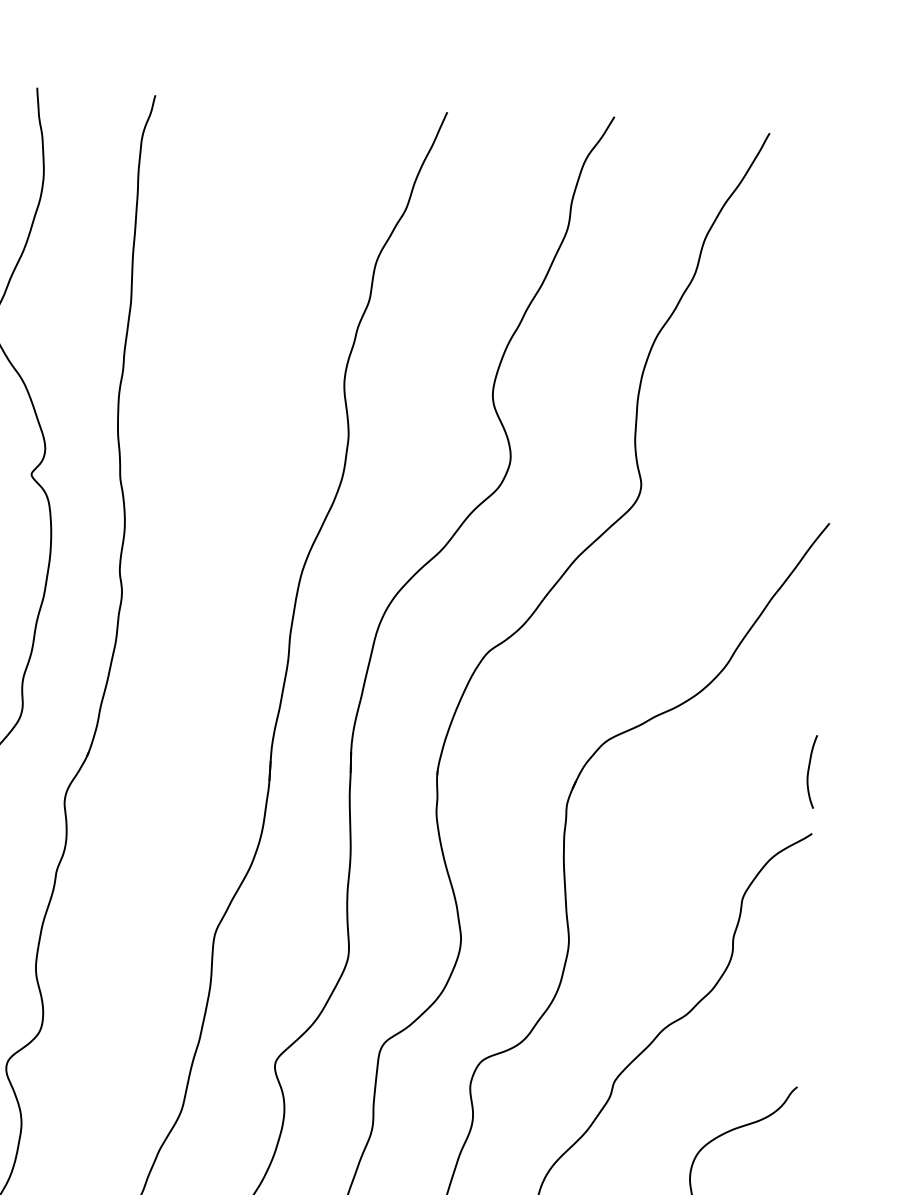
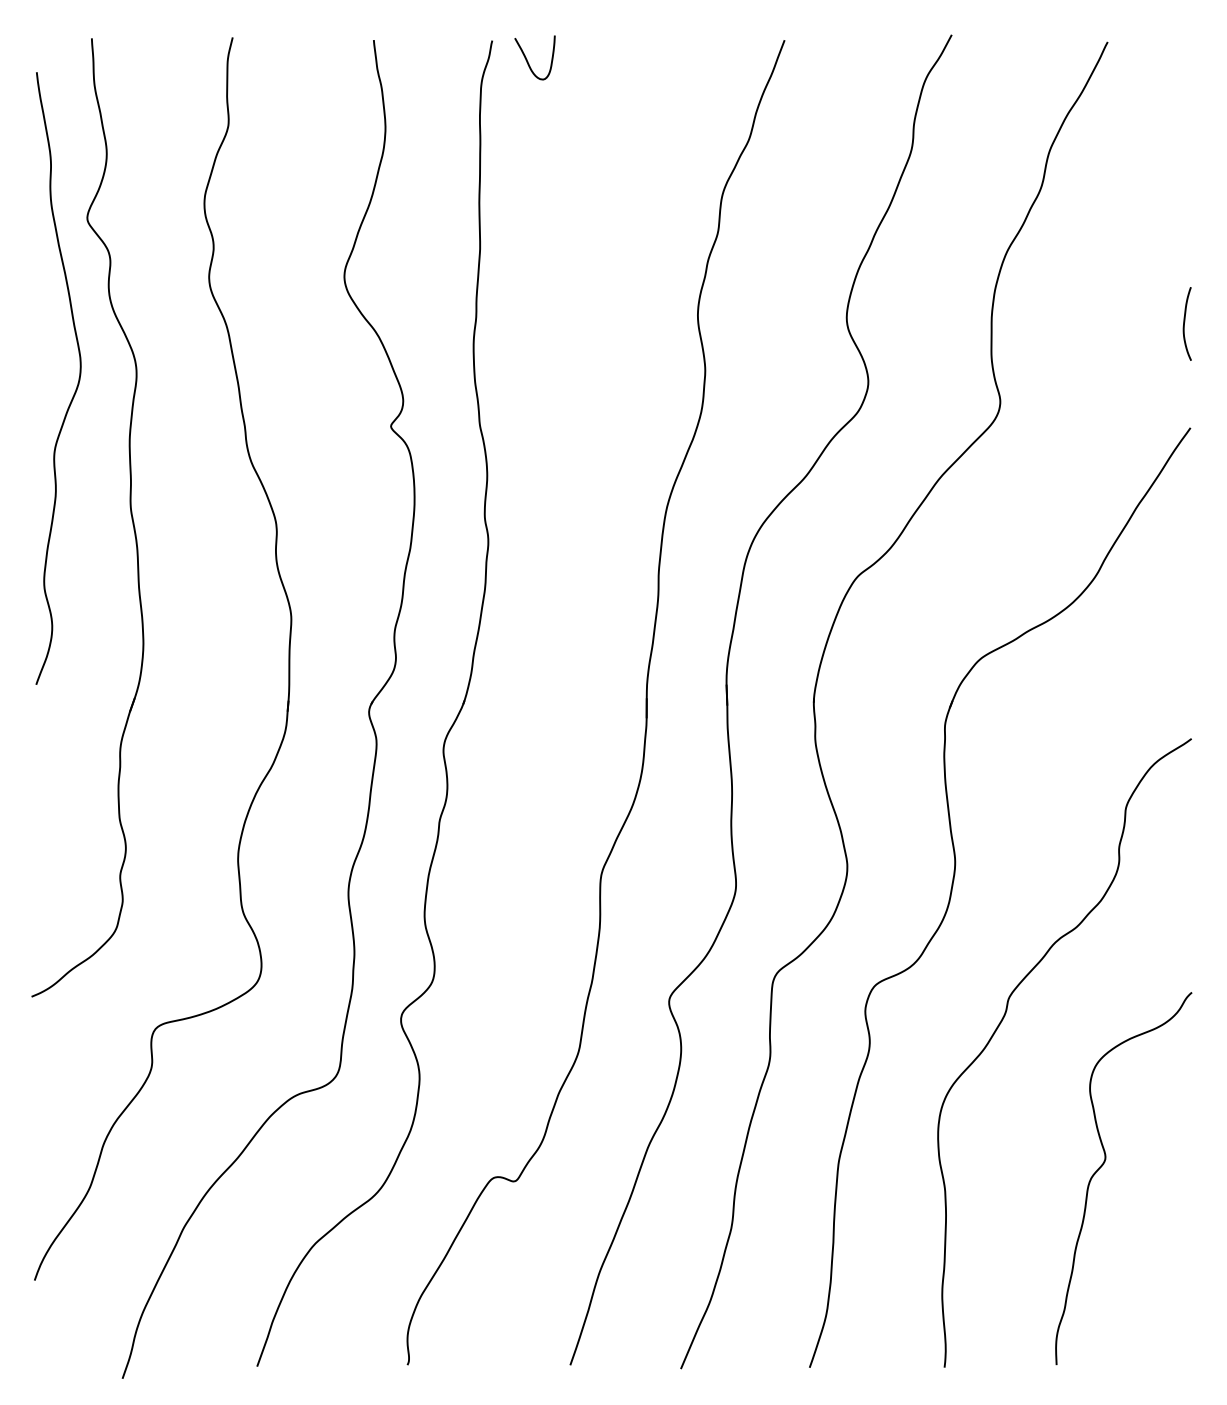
curve: (190, 118) -> (528, 61), added
curve: (809, 770) -> (1185, 322), moved

